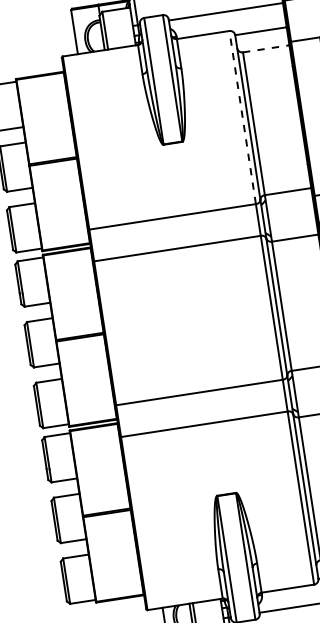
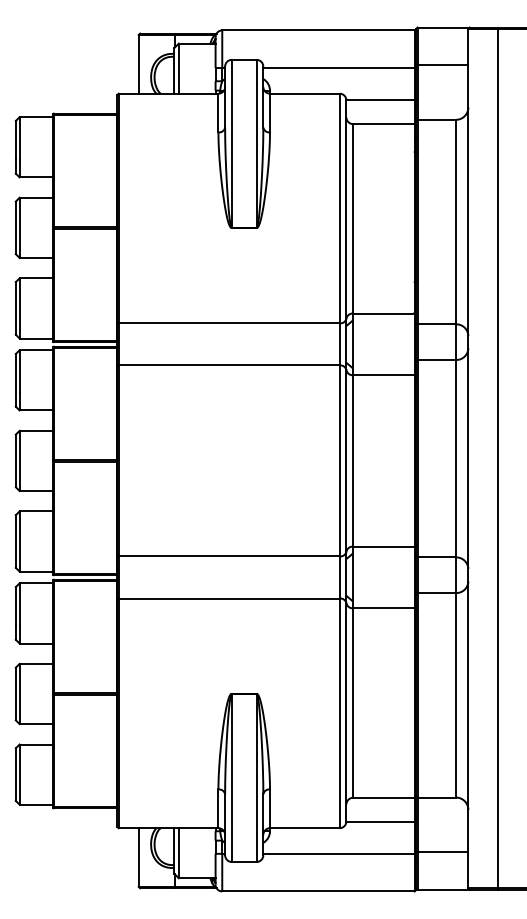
line: (265, 49) -> (383, 124), dashed -> solid
line: (242, 117) -> (339, 208), dashed -> solid

